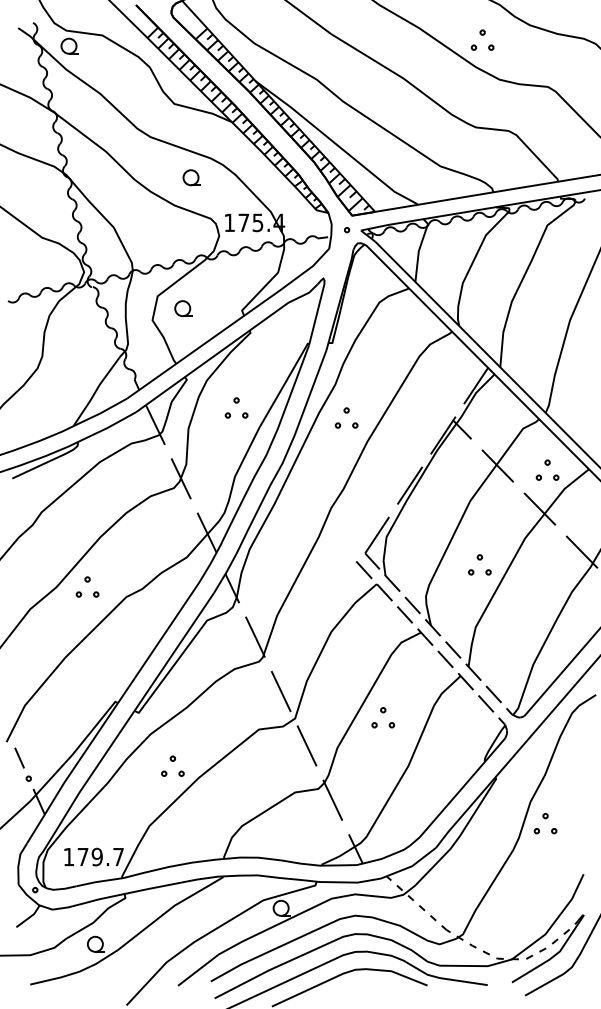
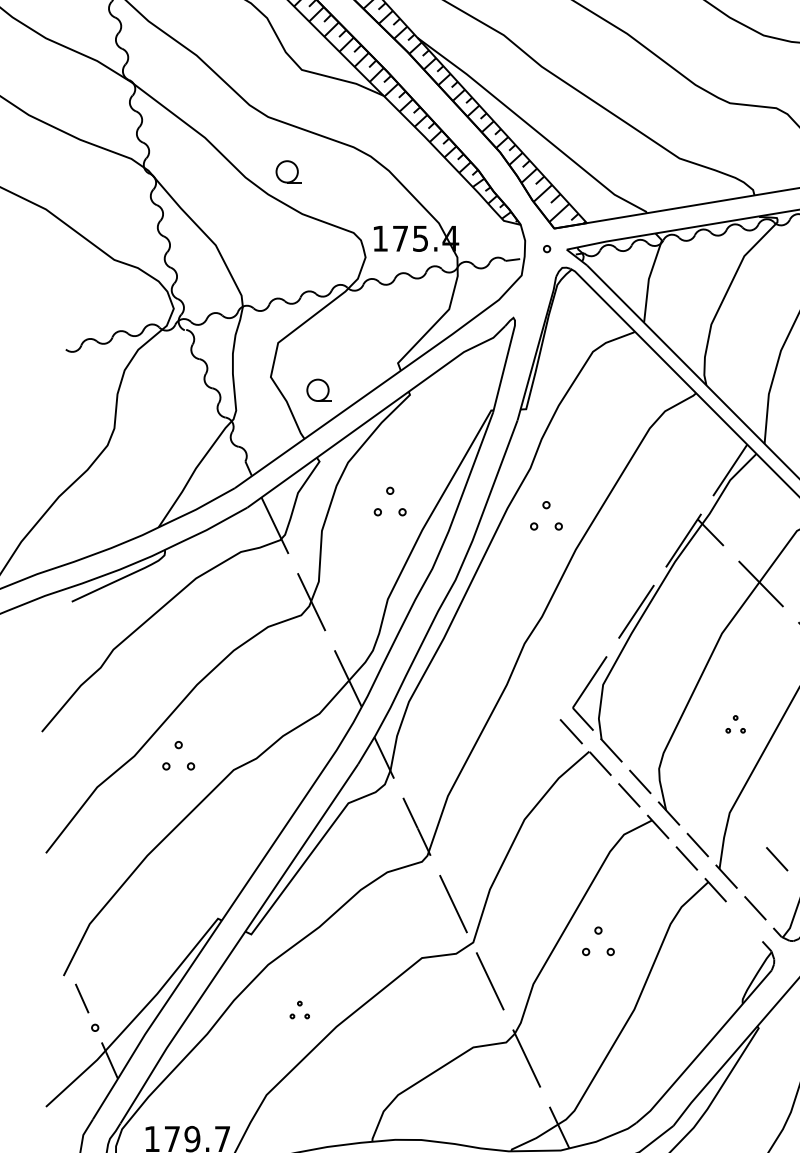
part: (191, 177) -> (287, 171), moved
part: (183, 308) -> (319, 390), moved
part: (479, 564) -> (735, 723), size x0.6
line: (486, 703) -> (777, 858), moved
part: (172, 765) -> (299, 1009), size x0.6

